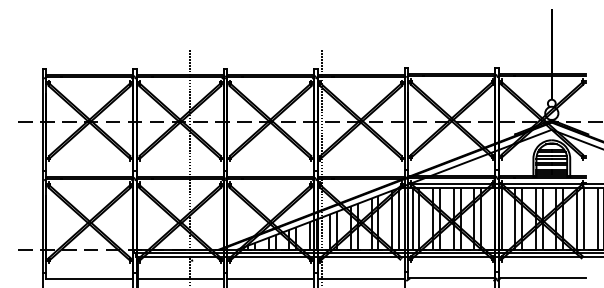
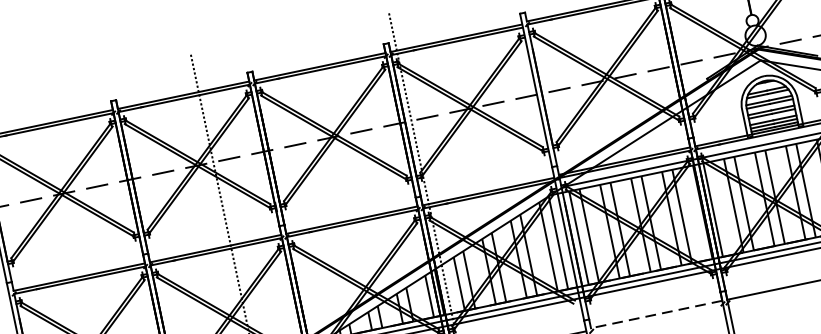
line: (451, 277) -> (656, 314), solid -> dashed

